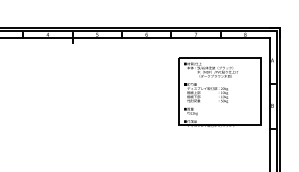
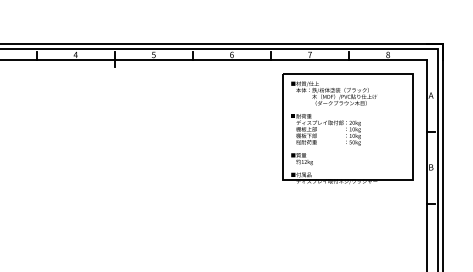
part: (219, 91) -> (347, 127), moved

